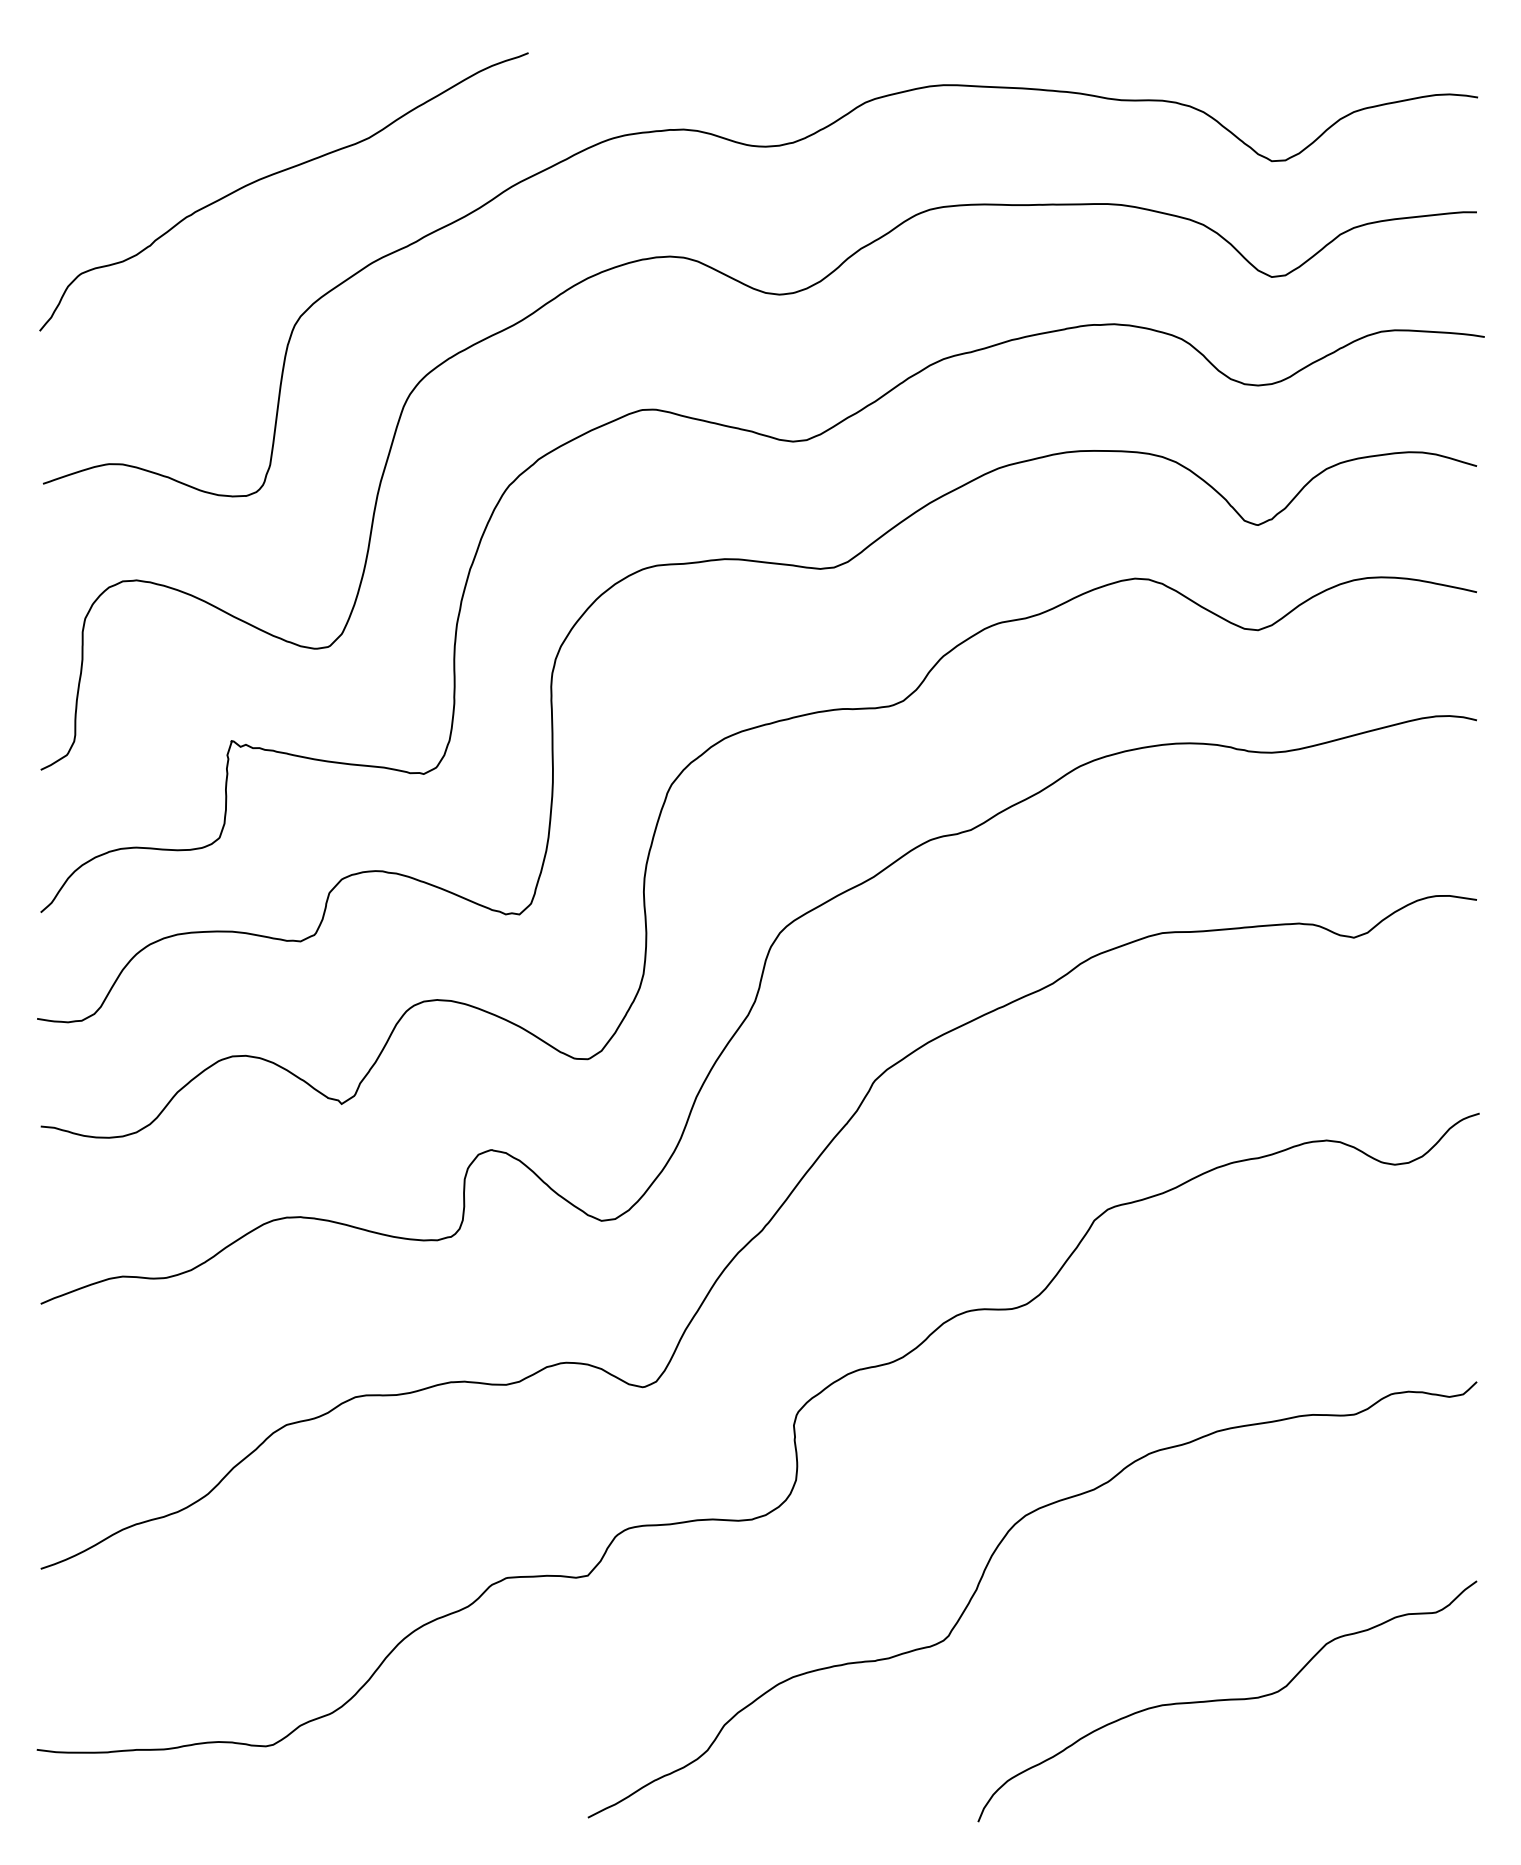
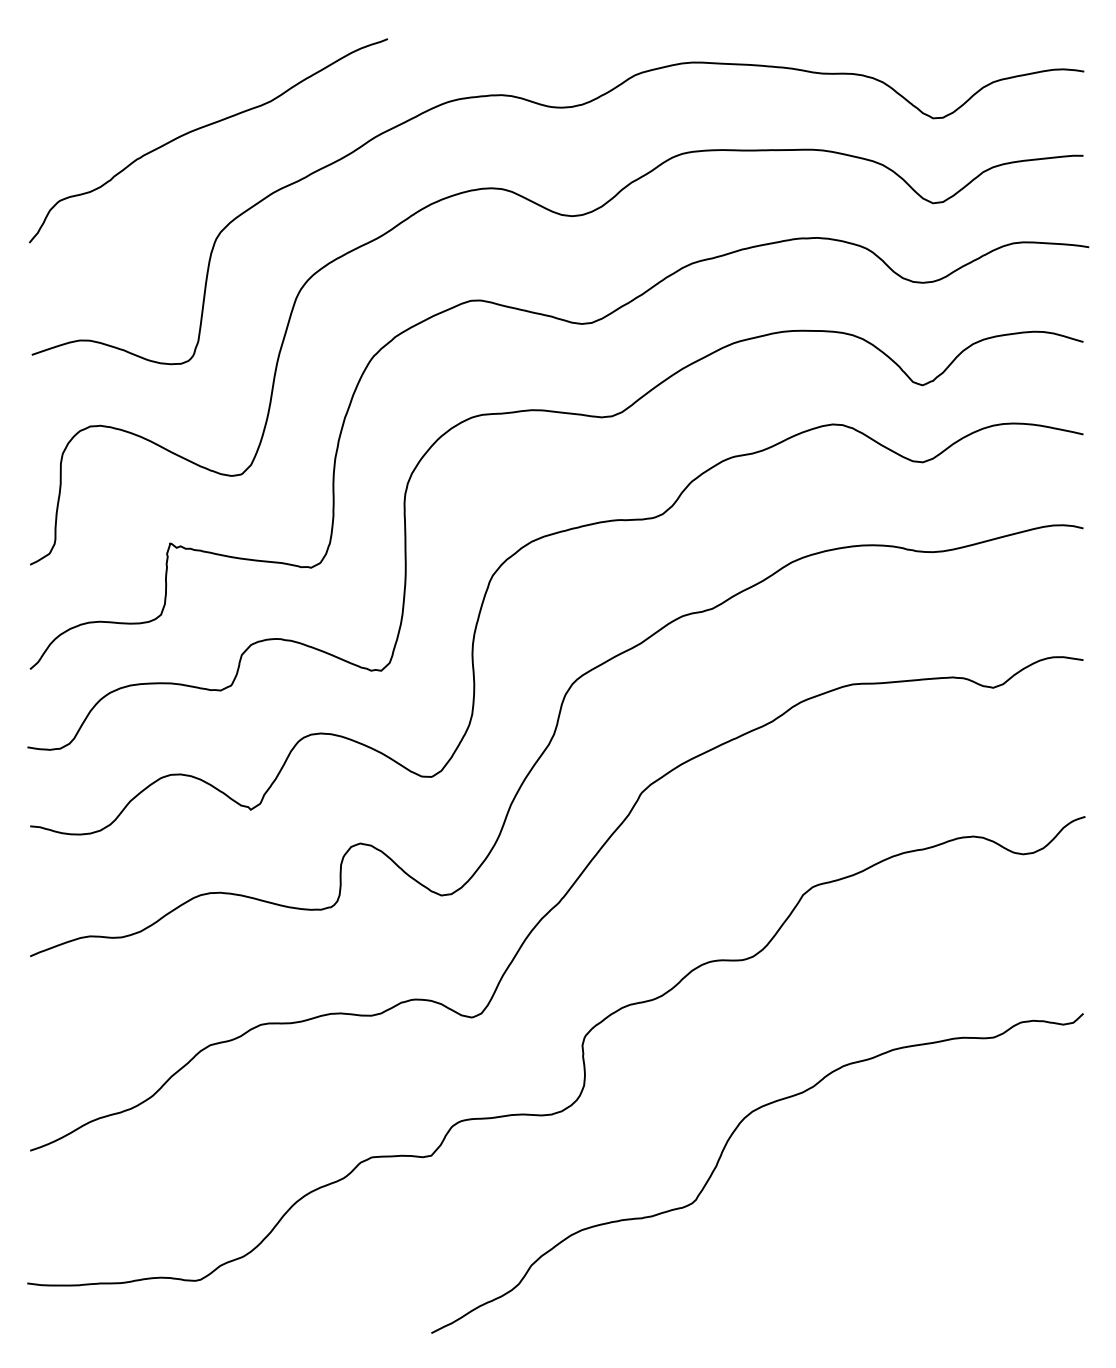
curve: (1227, 1700) -> (900, 1247), removed

